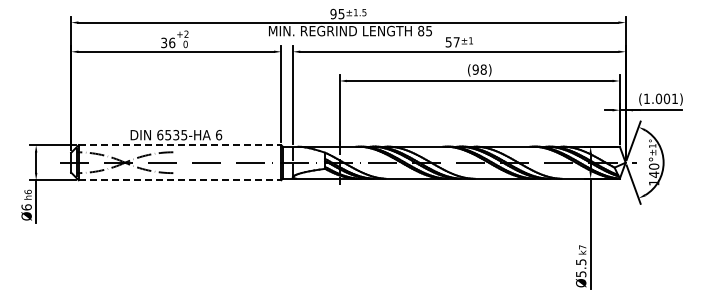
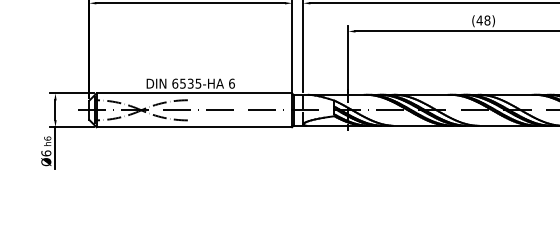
text: (475, 69) -> (479, 20), (98) -> (48)
line: (180, 145) -> (194, 93), dashed -> solid
line: (180, 180) -> (194, 127), dashed -> solid

